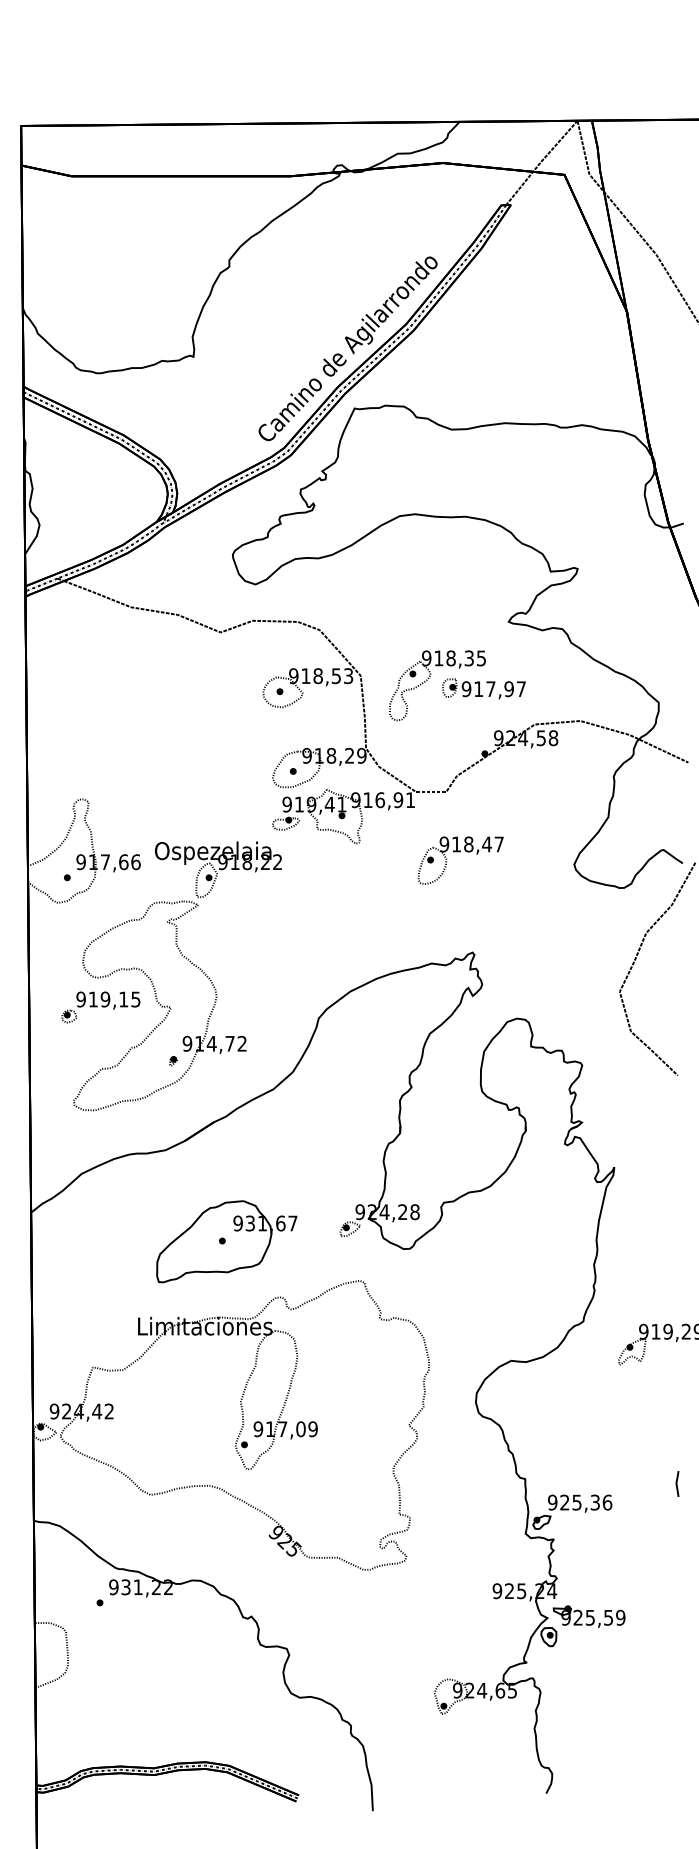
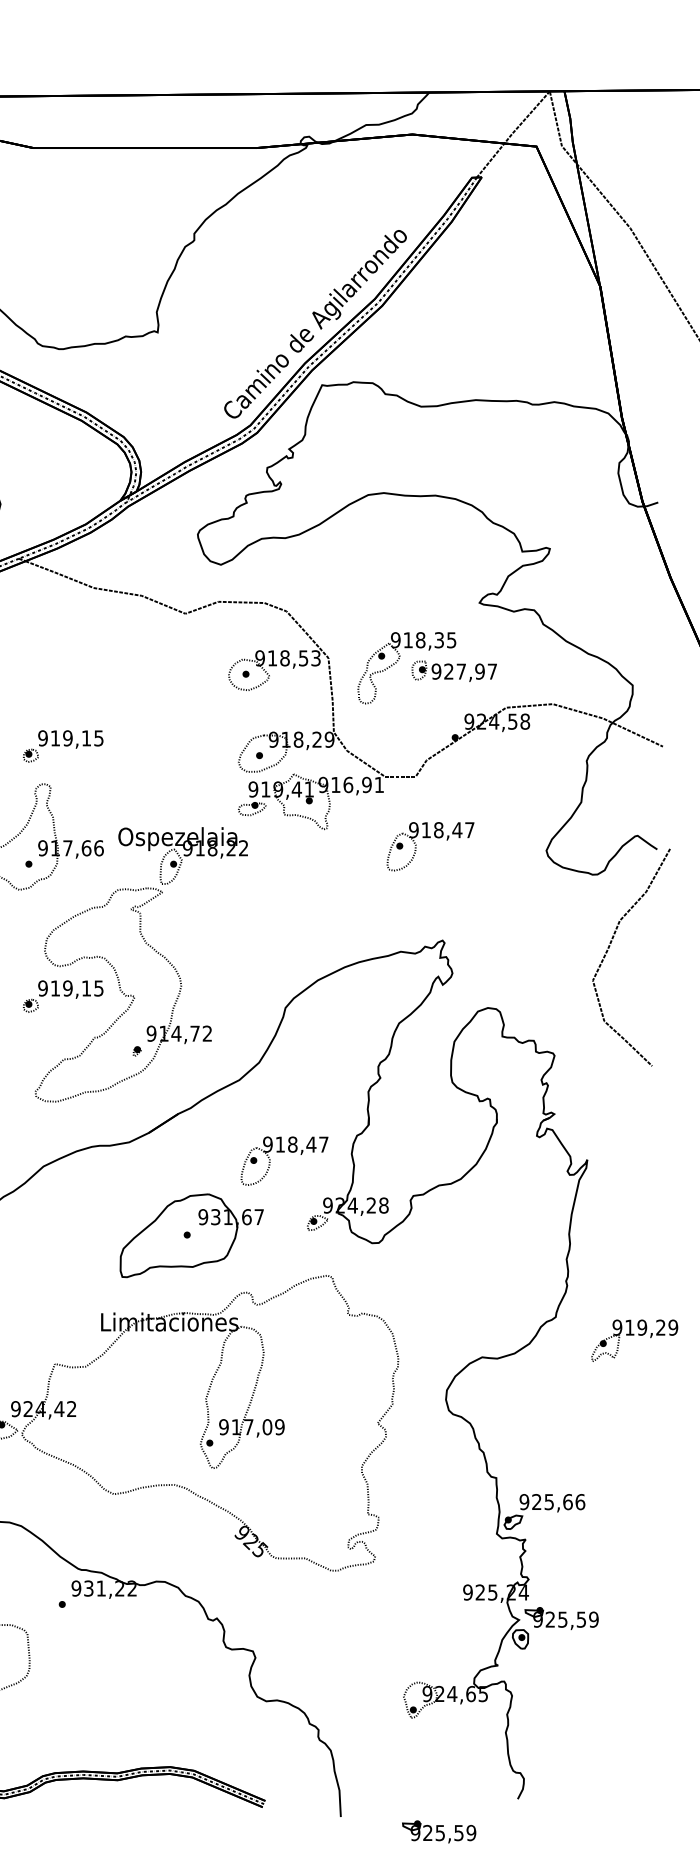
text: (478, 688) -> (448, 670), 917,97 -> 927,97
part: (100, 762) -> (62, 746), added
part: (317, 1160) -> (284, 1152), added
line: (677, 1483) -> (651, 1482), removed
text: (595, 1502) -> (568, 1501), 925,36 -> 925,66
part: (468, 1825) -> (438, 1831), added

